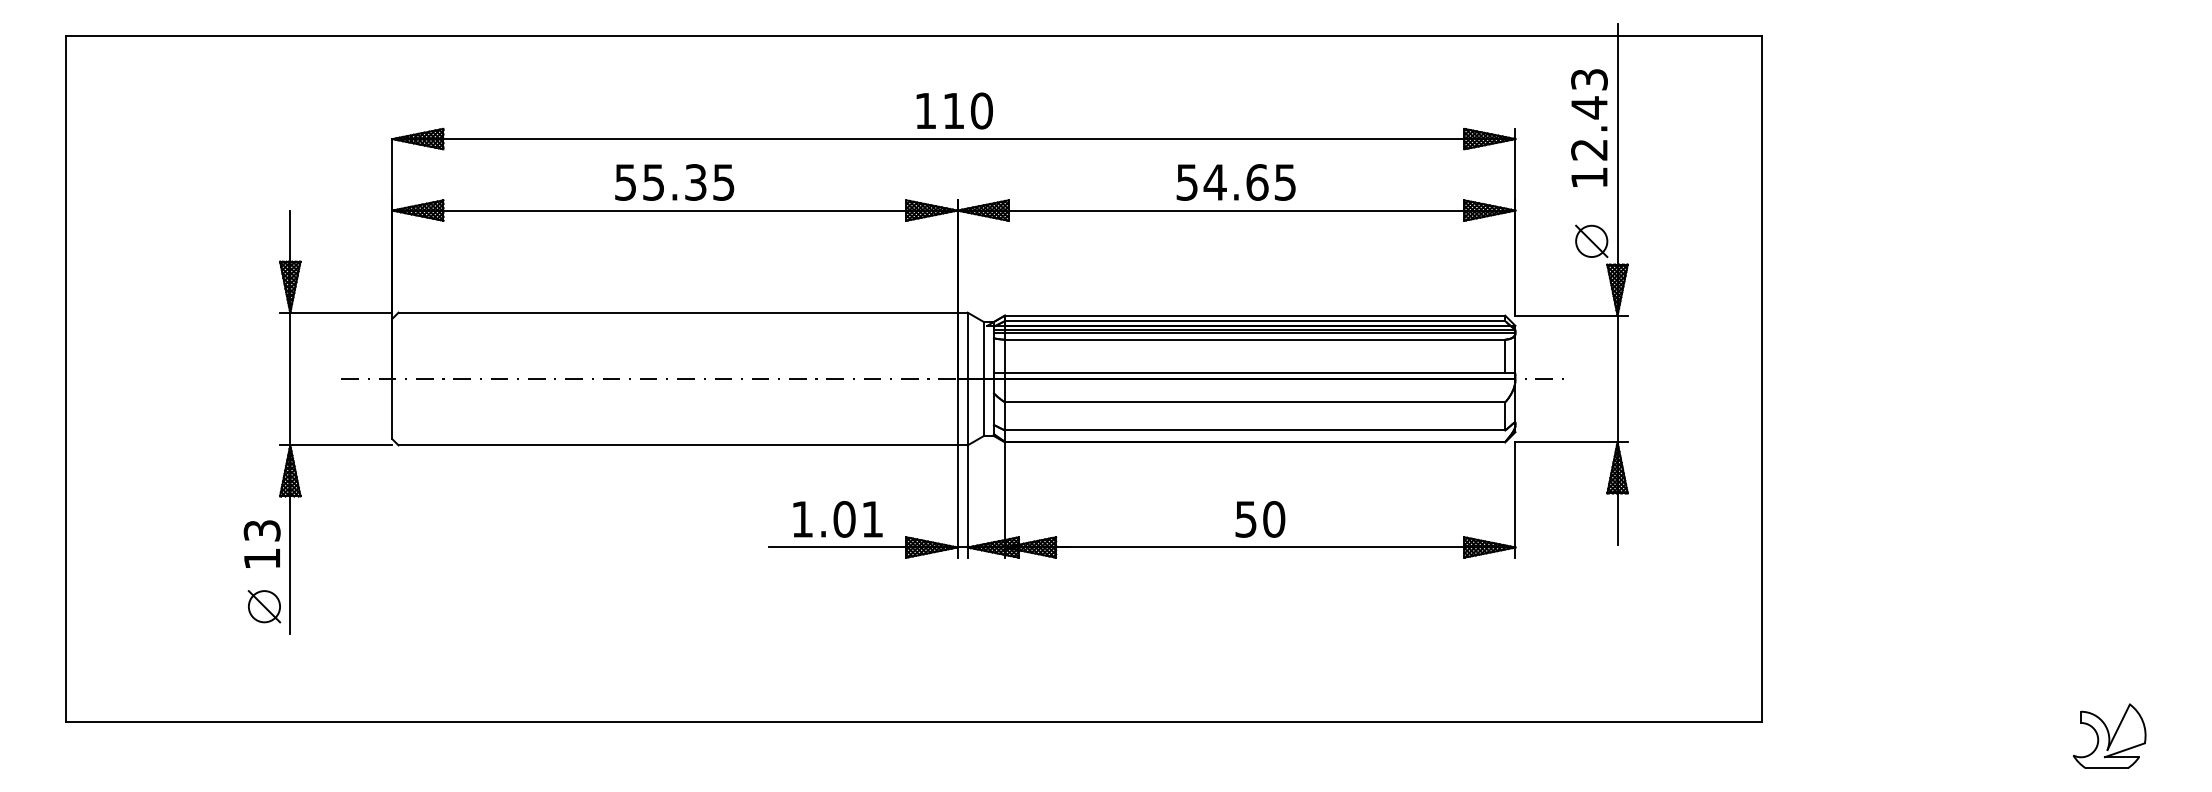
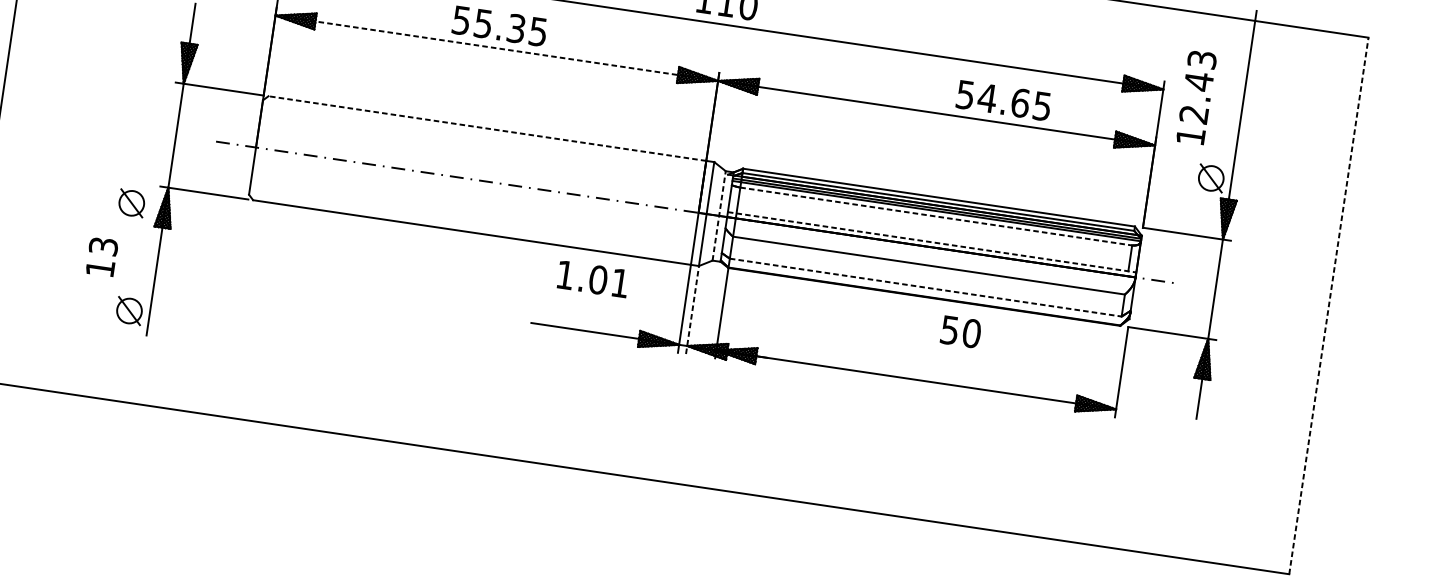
text: (1589, 127) -> (1196, 97), moved
text: (1235, 182) -> (1003, 100), moved
line: (674, 210) -> (496, 48), solid -> dashed
line: (677, 312) -> (487, 128), solid -> dashed
line: (1255, 339) -> (936, 216), solid -> dashed
line: (1254, 372) -> (931, 242), solid -> dashed
line: (983, 378) -> (719, 215), solid -> dashed
line: (1762, 379) -> (1329, 306), solid -> dashed
line: (1255, 430) -> (926, 287), solid -> dashed
part: (247, 471) -> (131, 203), added
line: (967, 501) -> (692, 309), solid -> dashed
text: (837, 519) -> (592, 279), moved
text: (1260, 519) -> (961, 332), moved
text: (261, 543) -> (101, 256), moved

